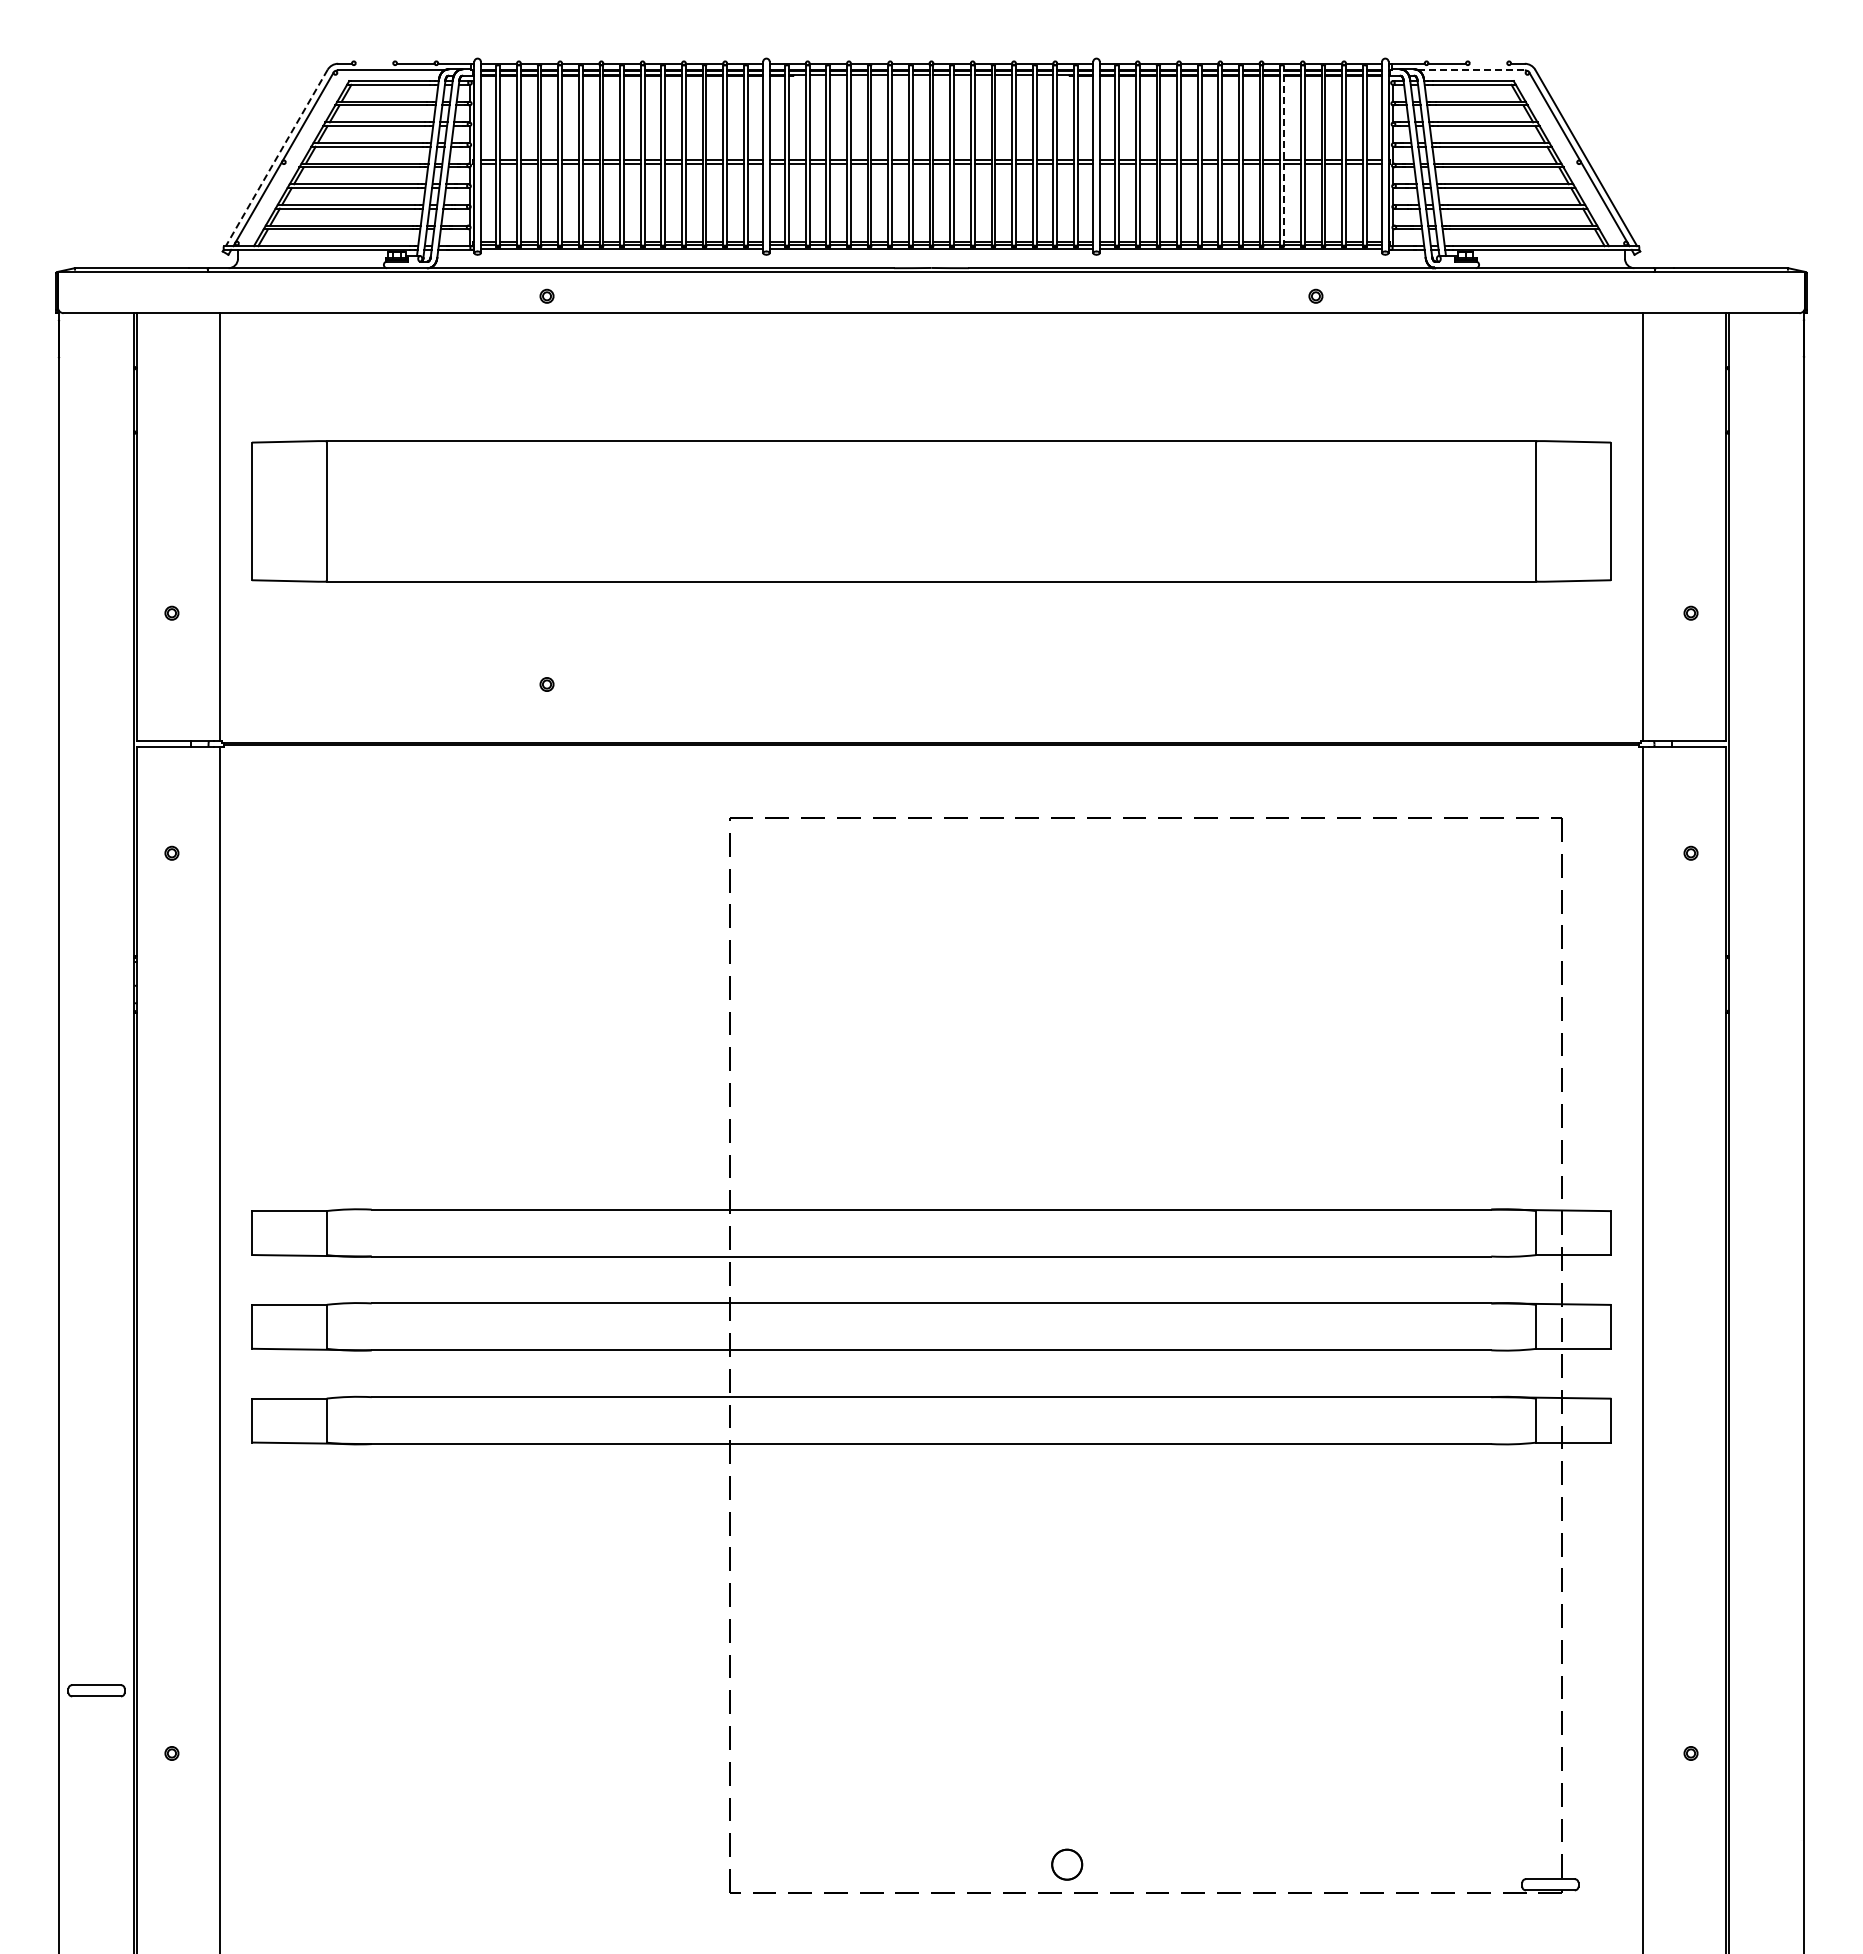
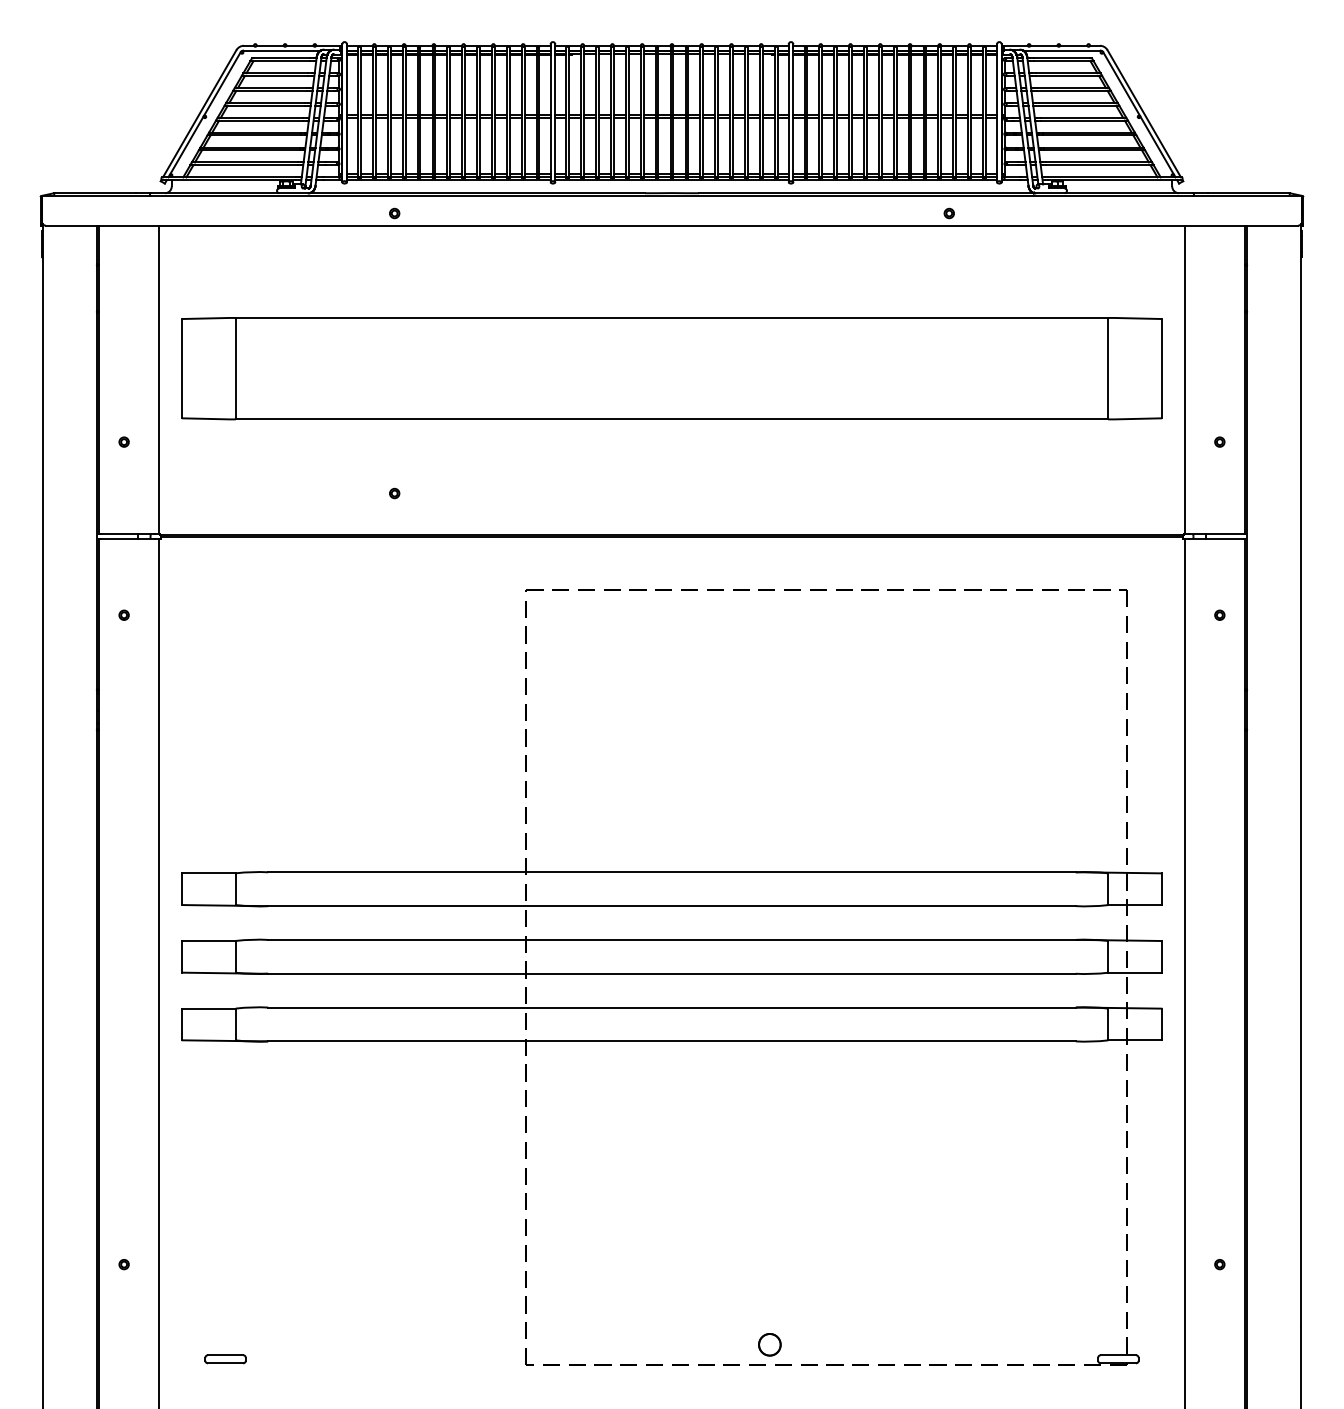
line: (374, 63) -> (270, 45), added
line: (1488, 63) -> (1073, 45), added
line: (1471, 70) -> (1061, 50), dashed -> solid
line: (1284, 155) -> (926, 111), dashed -> solid
line: (276, 158) -> (199, 114), dashed -> solid
part: (96, 1690) -> (225, 1359), moved

